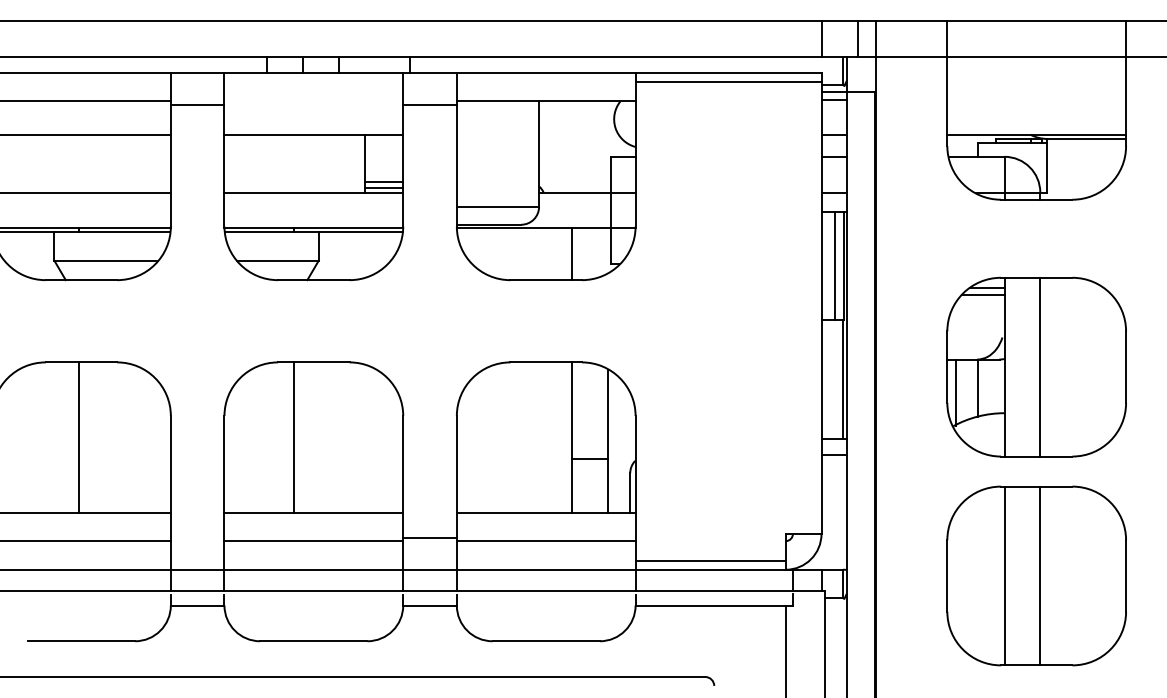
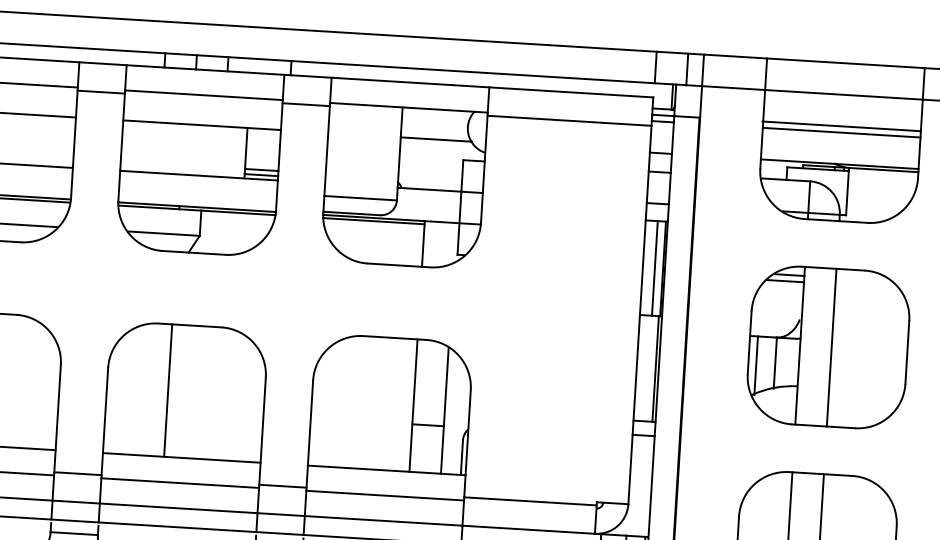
line: (728, 82) -> (569, 121), moved
line: (1036, 92) -> (841, 126), added
line: (1036, 99) -> (841, 132), added
line: (313, 101) -> (203, 95), added
line: (579, 135) -> (436, 139), added
line: (513, 231) -> (373, 220), added
part: (1036, 366) -> (828, 346), moved
line: (197, 537) -> (77, 473), added
line: (710, 560) -> (530, 501), moved

